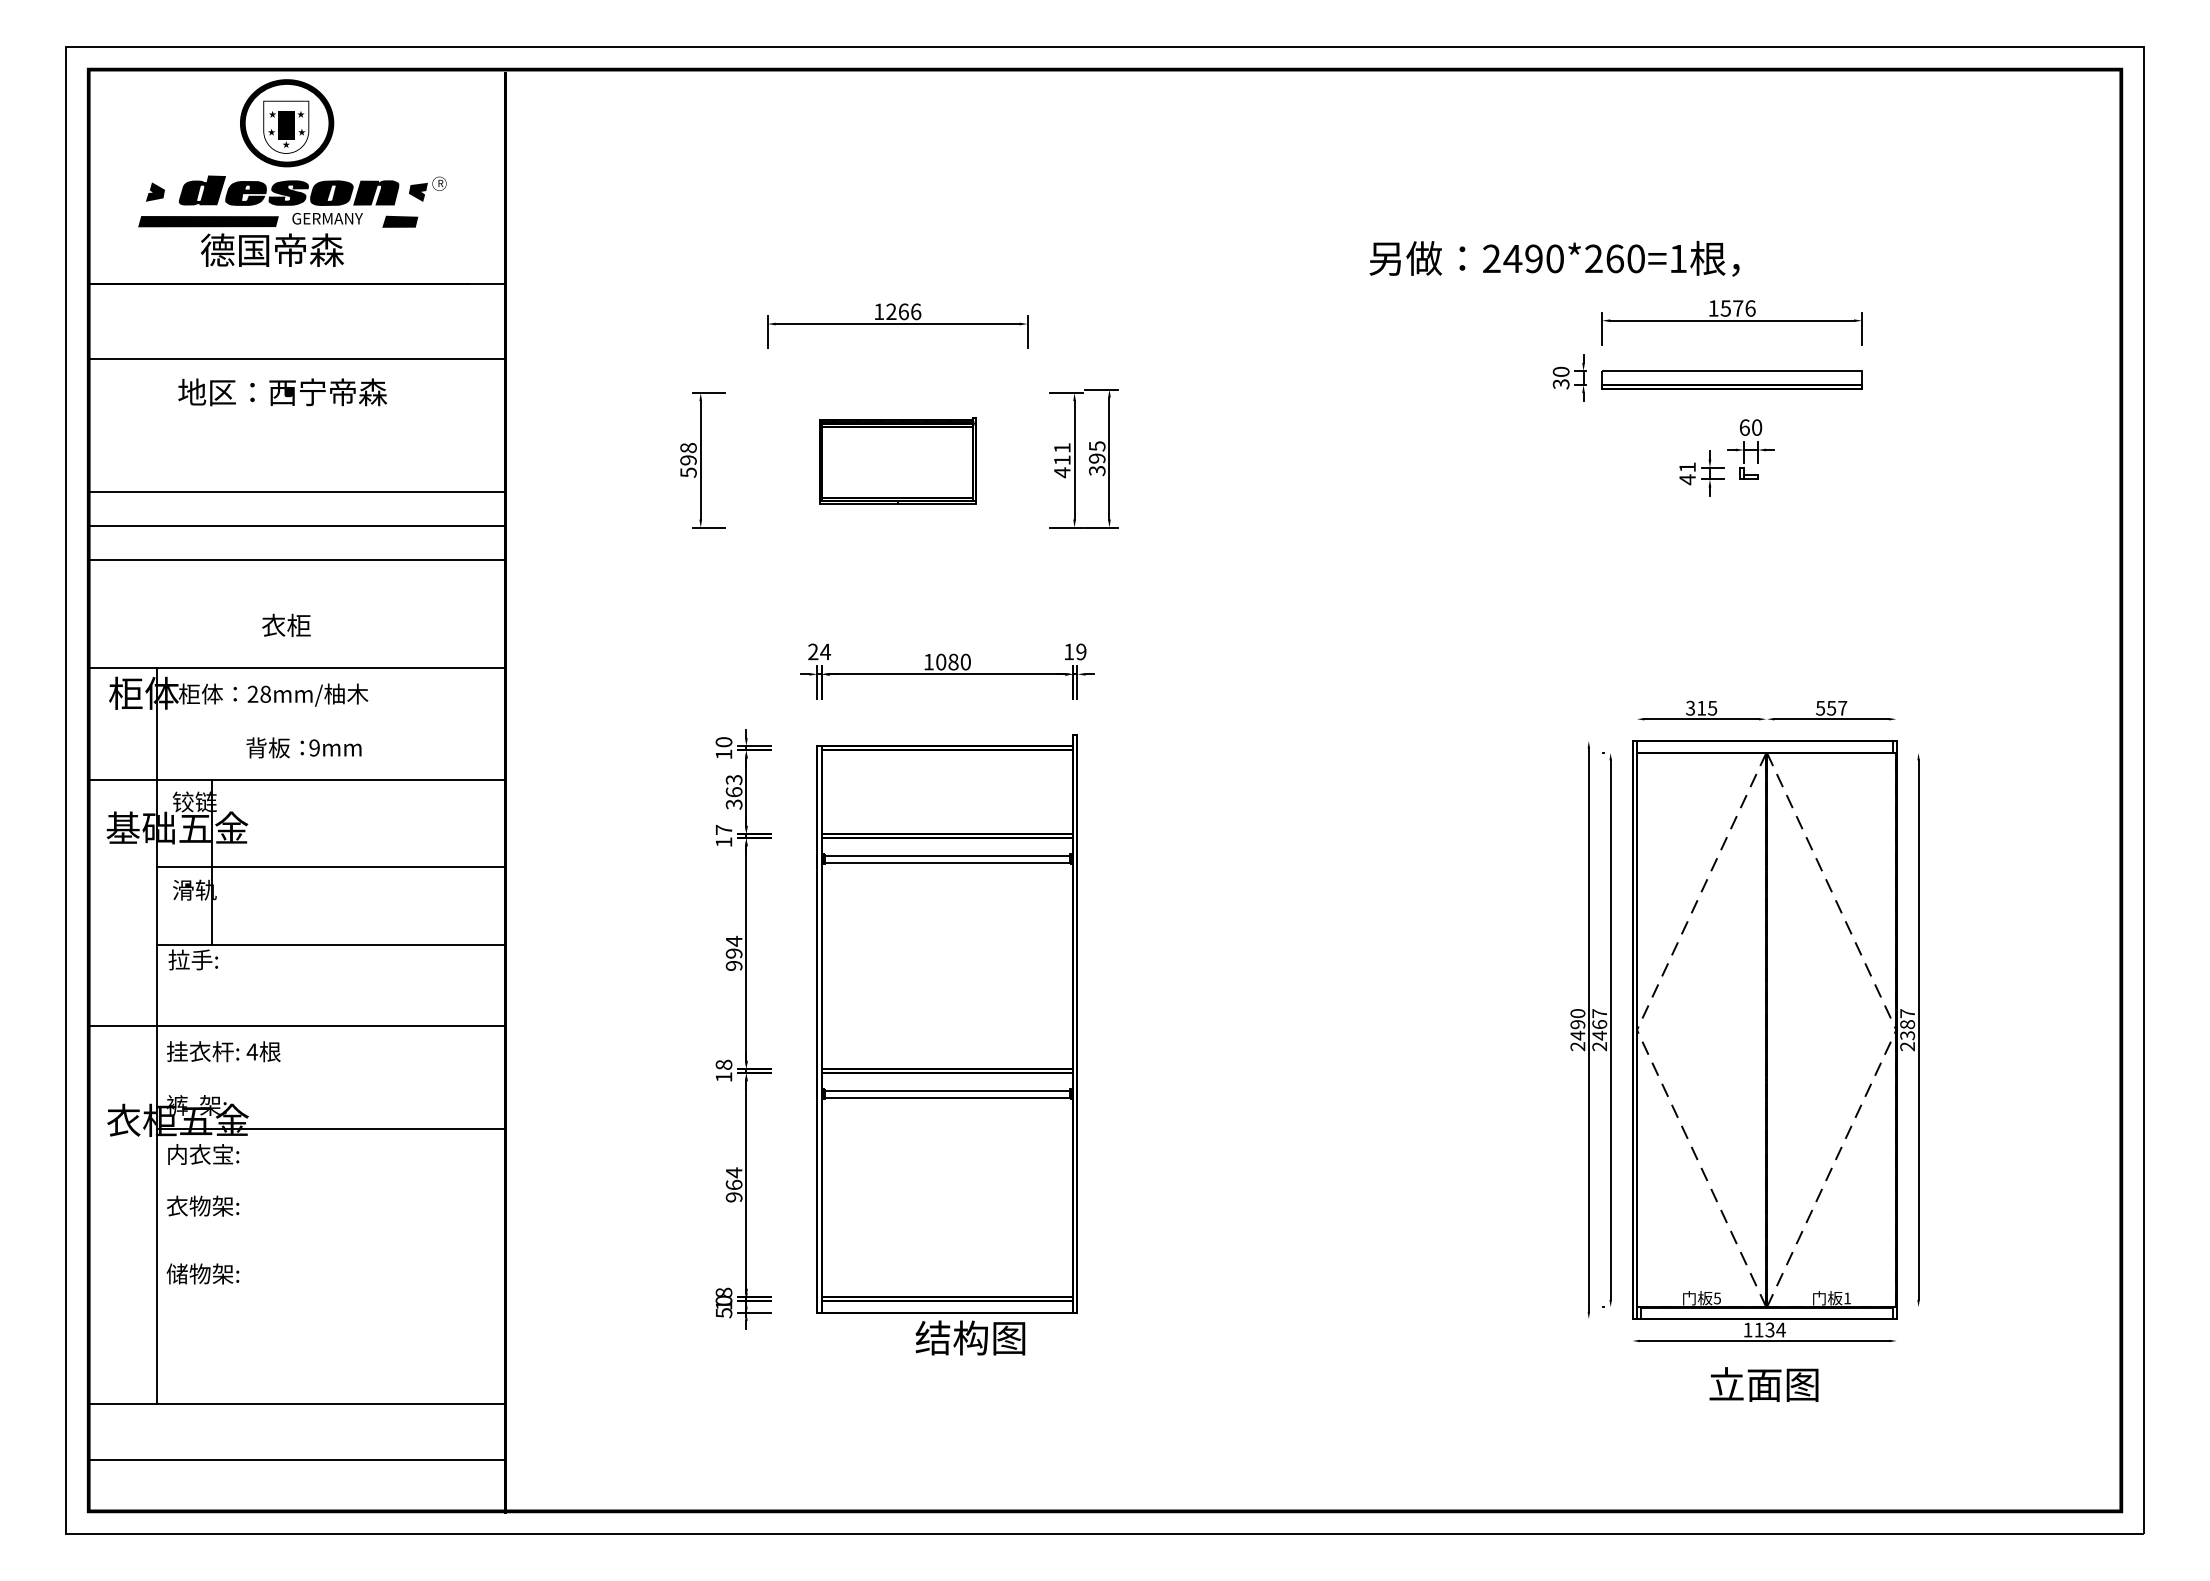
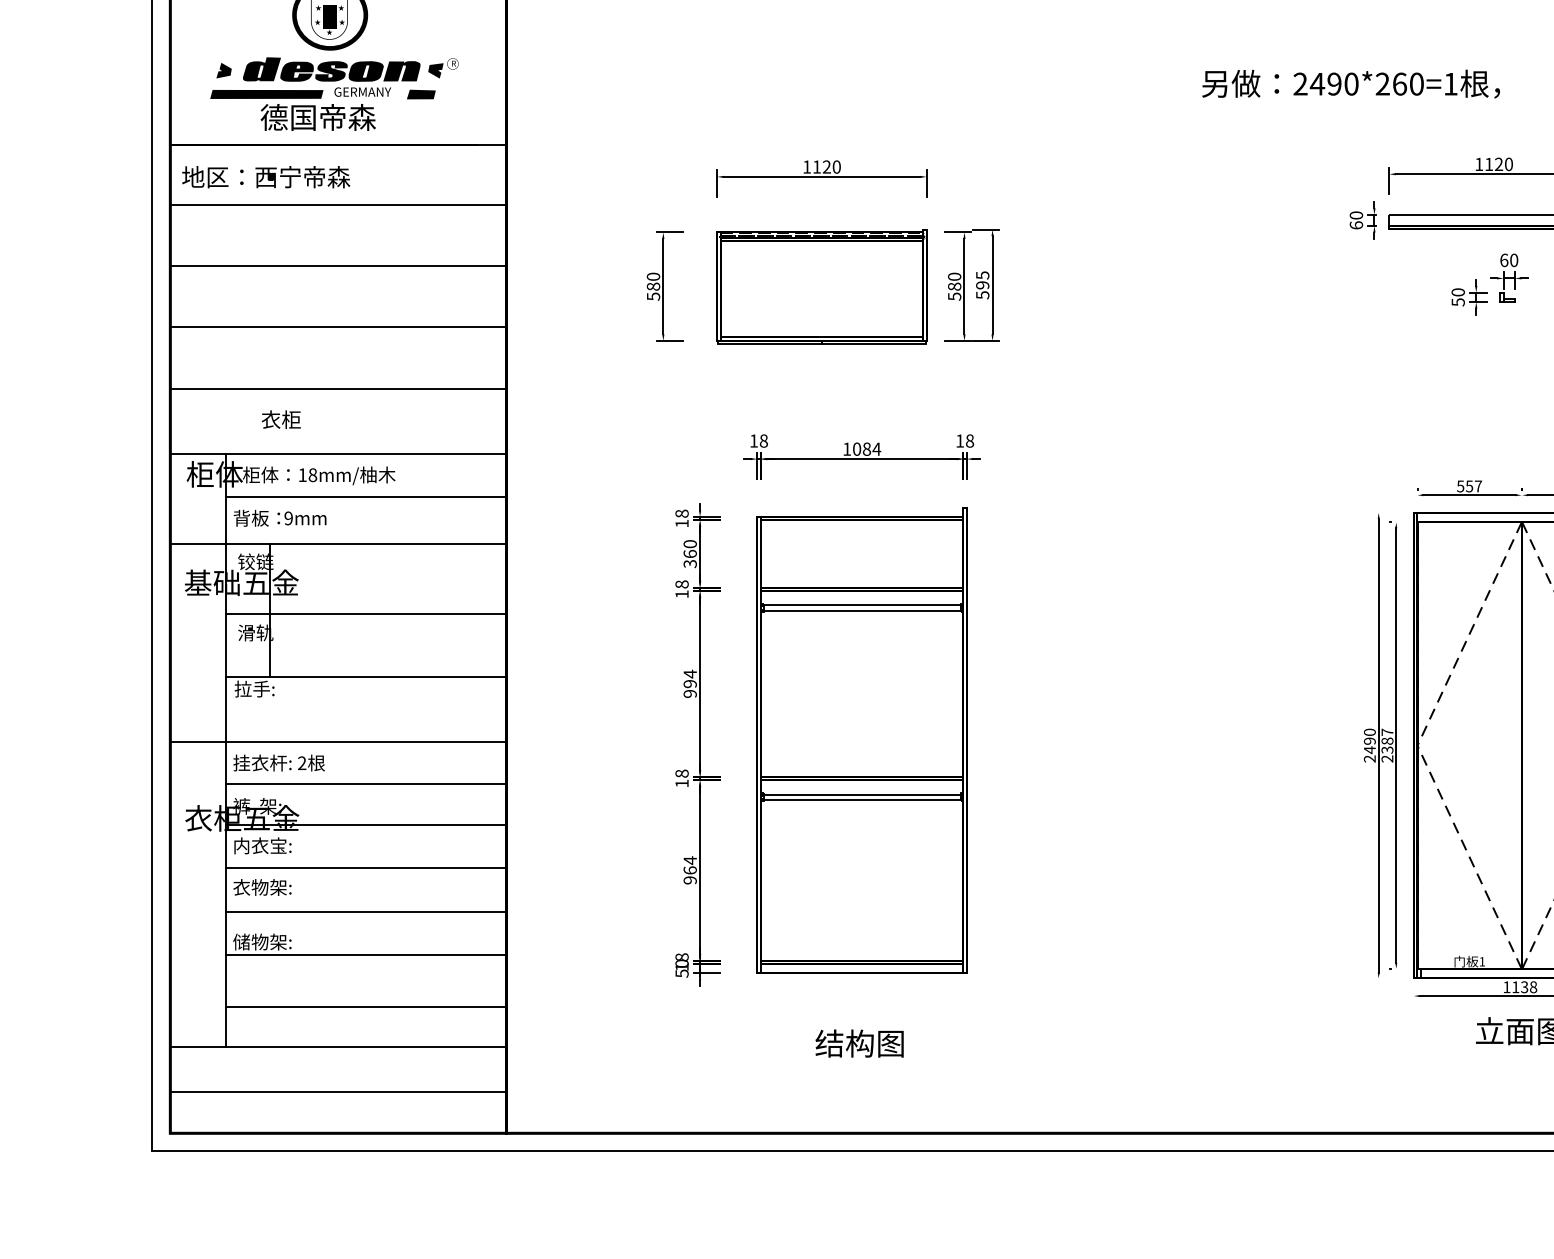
text: (1554, 258) -> (1351, 83), moved
text: (1737, 308) -> (1498, 164), 1576 -> 1120
text: (903, 311) -> (826, 166), 1266 -> 1120
text: (1560, 384) -> (1355, 225), 30 -> 60
text: (282, 392) -> (266, 177), moved
text: (688, 454) -> (653, 282), 598 -> 580
part: (897, 460) -> (821, 286), size x1.67
text: (1062, 460) -> (954, 286), 411 -> 580
text: (1096, 470) -> (982, 294), 395 -> 595
text: (1687, 473) -> (1458, 297), 41 -> 50
line: (298, 492) -> (339, 265), moved
line: (296, 526) -> (337, 389), moved
line: (296, 559) -> (337, 327), moved
text: (286, 624) -> (281, 418), moved
text: (819, 651) -> (758, 440), 24 -> 18
text: (1081, 651) -> (970, 440), 19 -> 18
text: (965, 661) -> (876, 448), 1080 -> 1084
text: (252, 693) -> (302, 474), 28mm/ -> 18mm/
text: (1701, 707) -> (1469, 485), 315 -> 557
line: (331, 721) -> (365, 497), added
text: (724, 742) -> (682, 513), 10 -> 18
text: (303, 747) -> (279, 518), moved
text: (734, 779) -> (690, 543), 363 -> 360
text: (723, 829) -> (681, 584), 17 -> 18
text: (1599, 1030) -> (1387, 745), 2467 -> 2387
text: (251, 1051) -> (301, 762), 4 -> 2
line: (331, 1078) -> (365, 784), added
line: (331, 1182) -> (365, 868), added
line: (331, 1236) -> (365, 911), added
line: (331, 1290) -> (365, 955), added
text: (1716, 1298) -> (1481, 961), 5 -> 1
text: (1780, 1329) -> (1533, 986), 1134 -> 1138
text: (970, 1337) -> (859, 1043), moved
line: (331, 1354) -> (365, 1006), added

